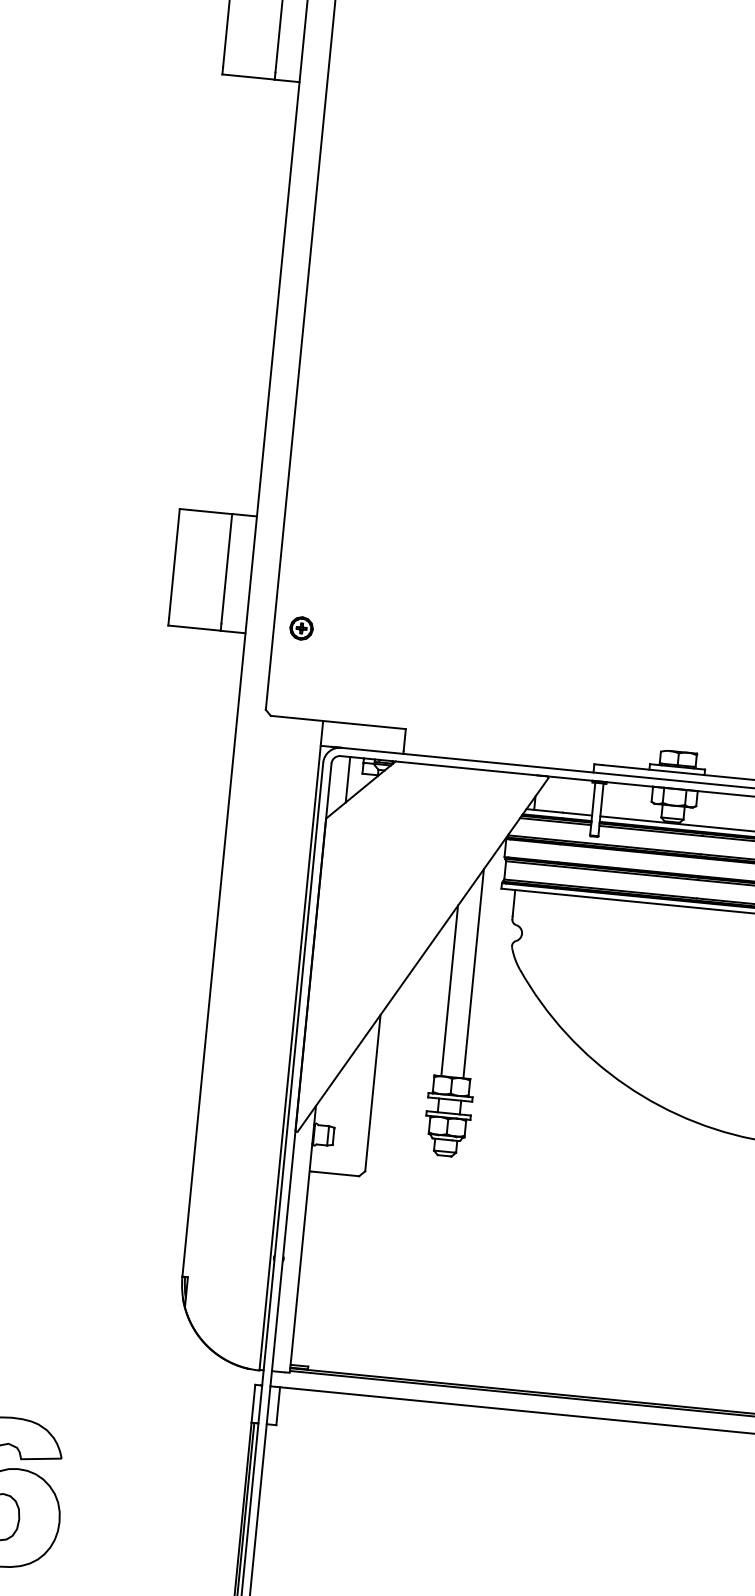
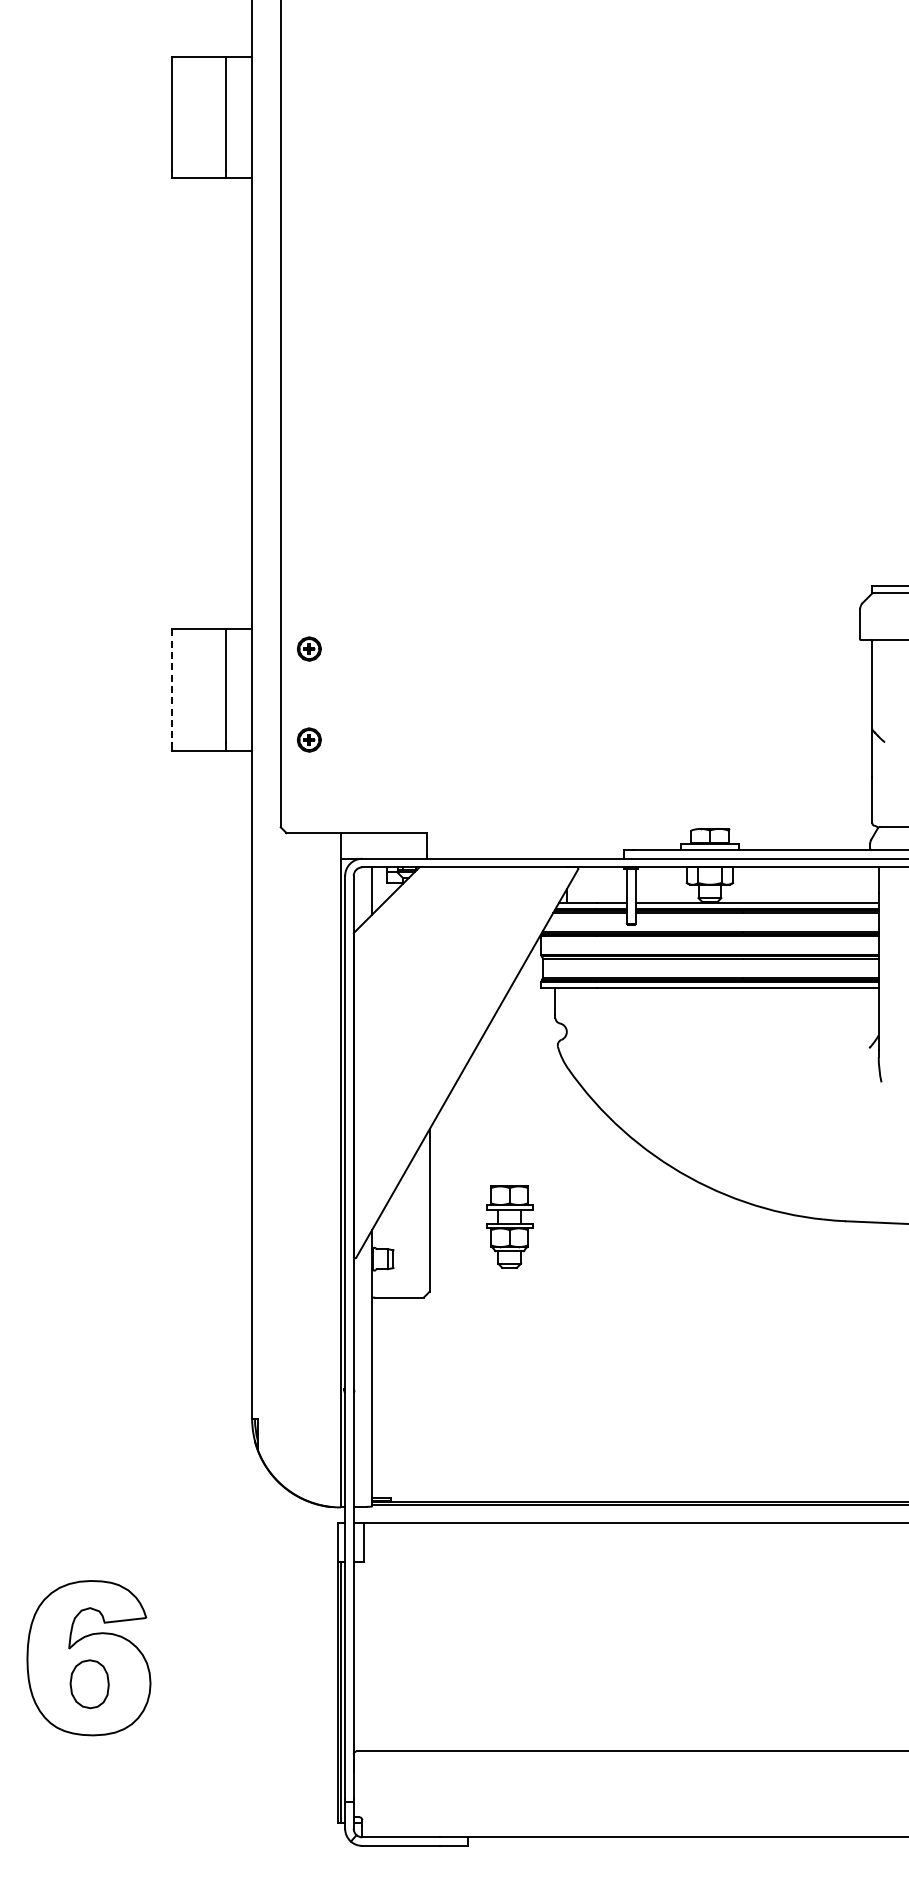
part: (310, 540) -> (309, 648), added
line: (174, 563) -> (172, 686), solid -> dashed
line: (474, 973) -> (521, 1077), removed
line: (450, 990) -> (498, 1097), removed

